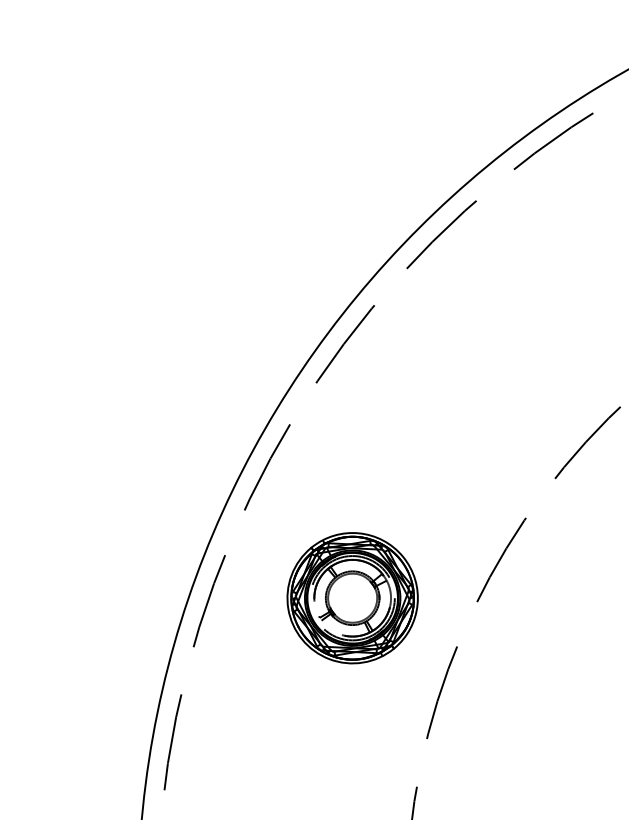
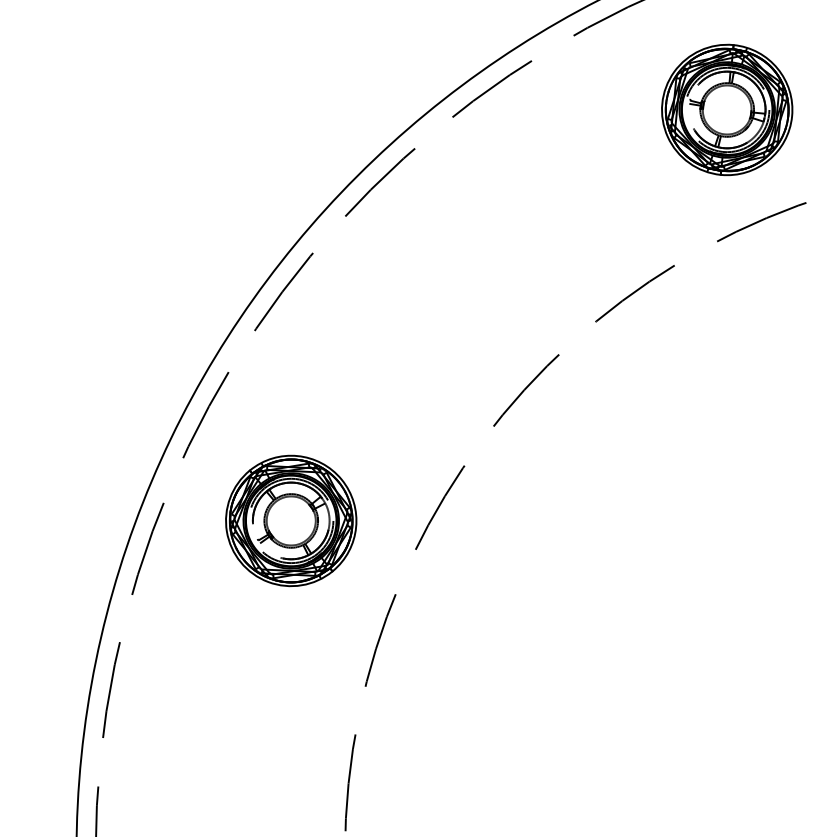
part: (352, 597) -> (291, 520), moved

